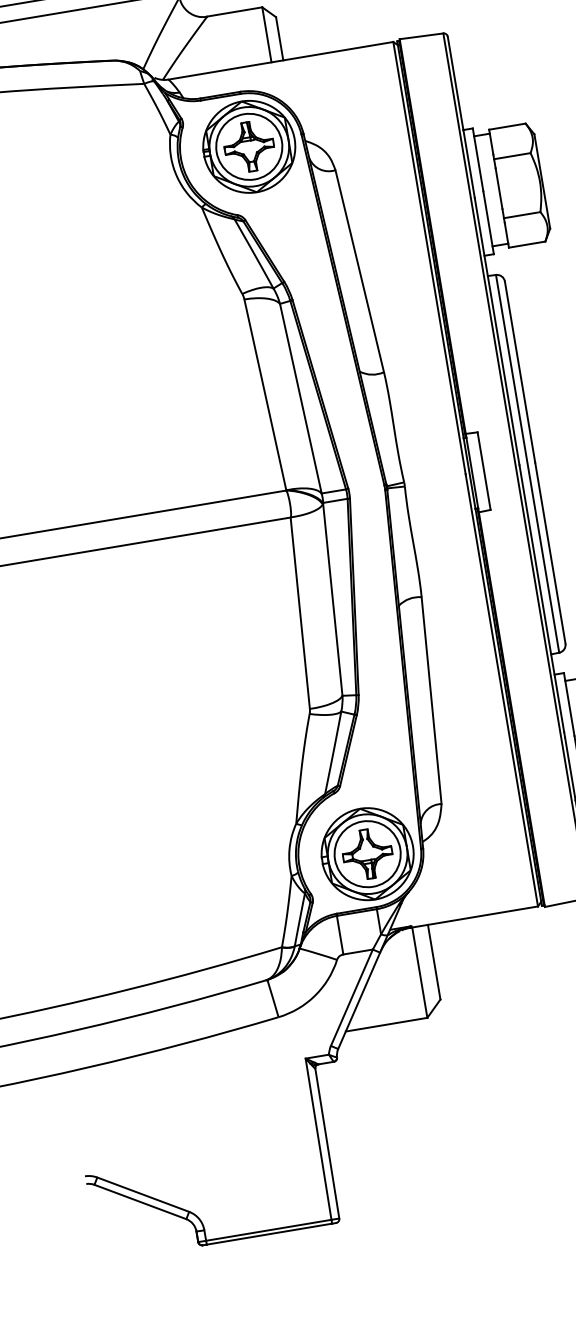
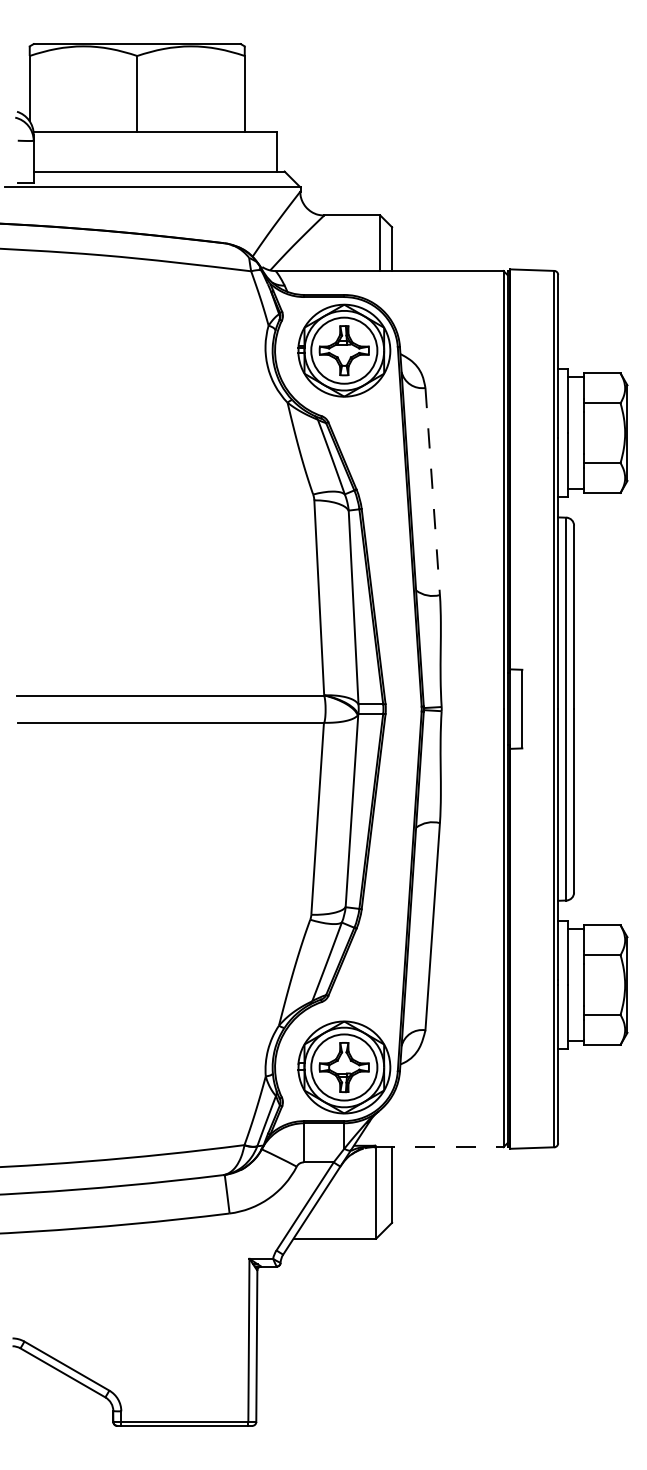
line: (359, 271) -> (432, 491), solid -> dashed
line: (474, 917) -> (439, 1147), solid -> dashed

